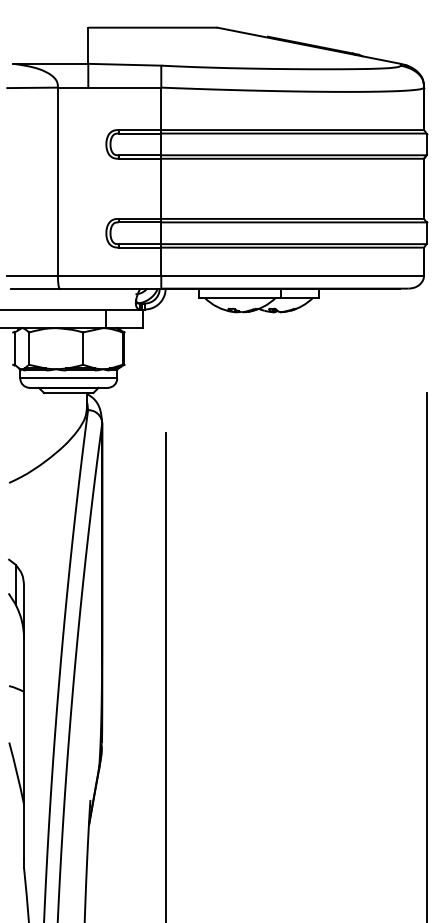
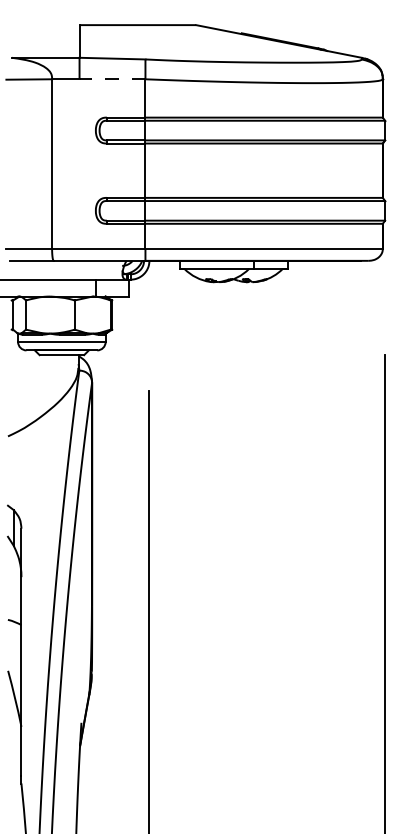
line: (124, 87) -> (112, 79), solid -> dashed

